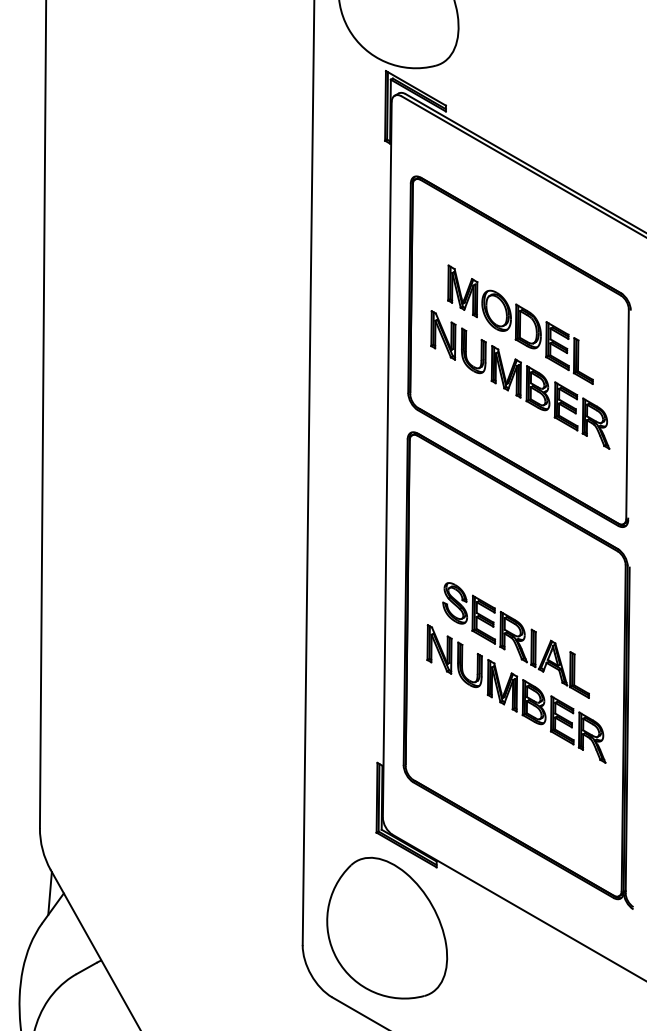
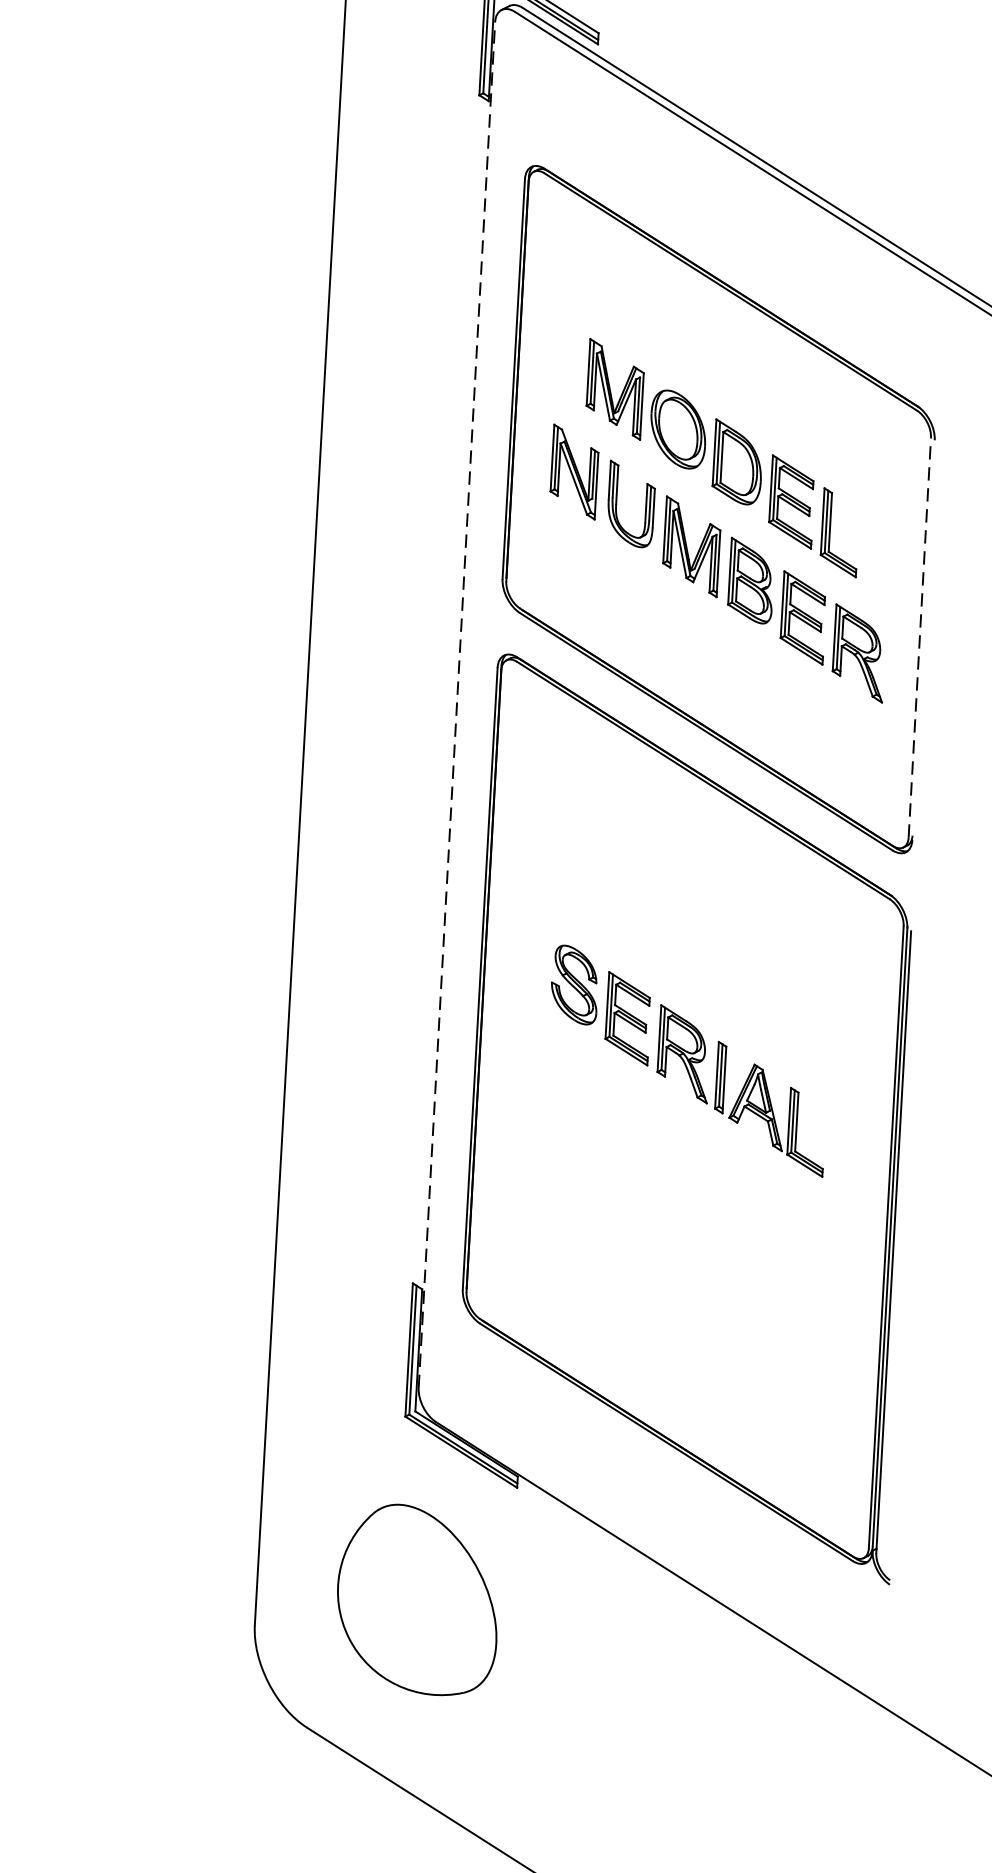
line: (627, 414) -> (919, 638), solid -> dashed
line: (387, 459) -> (457, 704), solid -> dashed
part: (516, 693) -> (684, 1162), removed
part: (387, 927) -> (418, 1598), size x0.7

